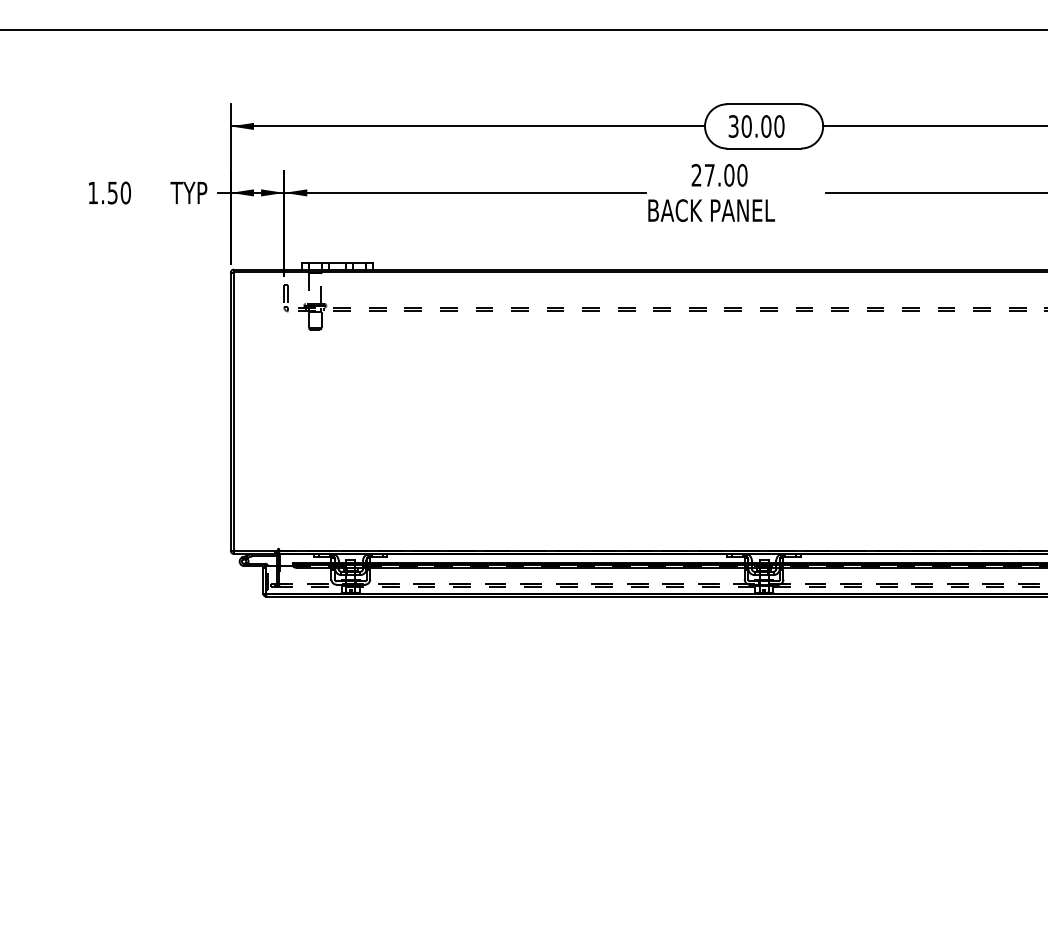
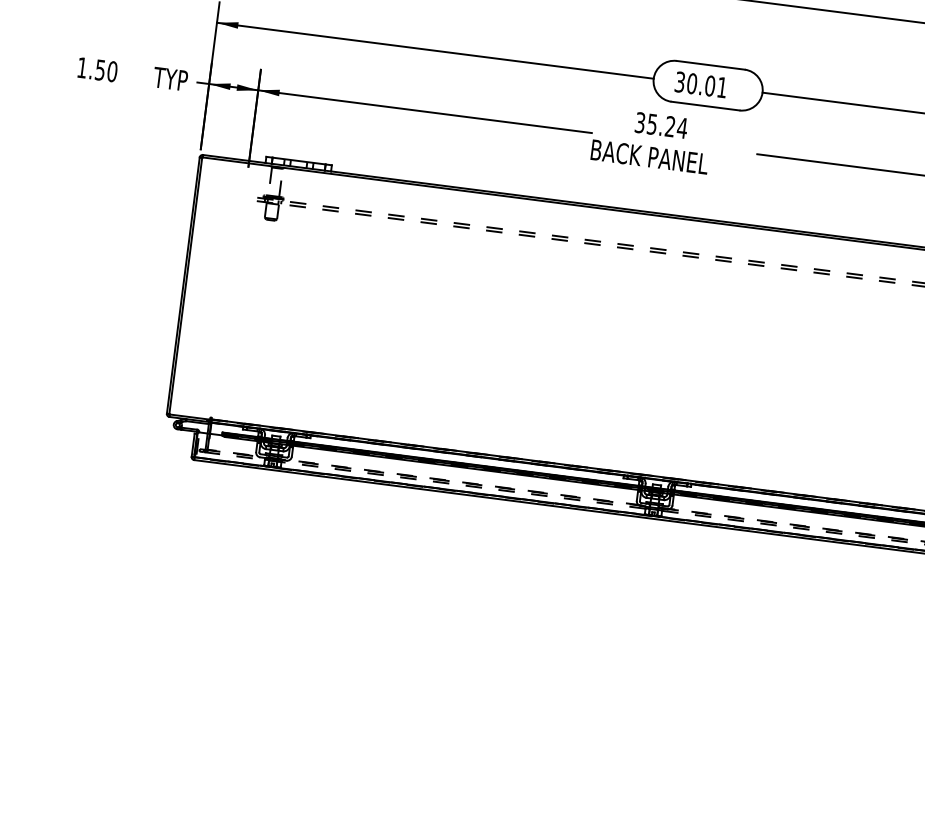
text: (779, 126) -> (722, 87), 30.00 -> 30.01
text: (719, 174) -> (661, 124), 27.00 -> 35.24
part: (285, 298) -> (247, 187), removed

